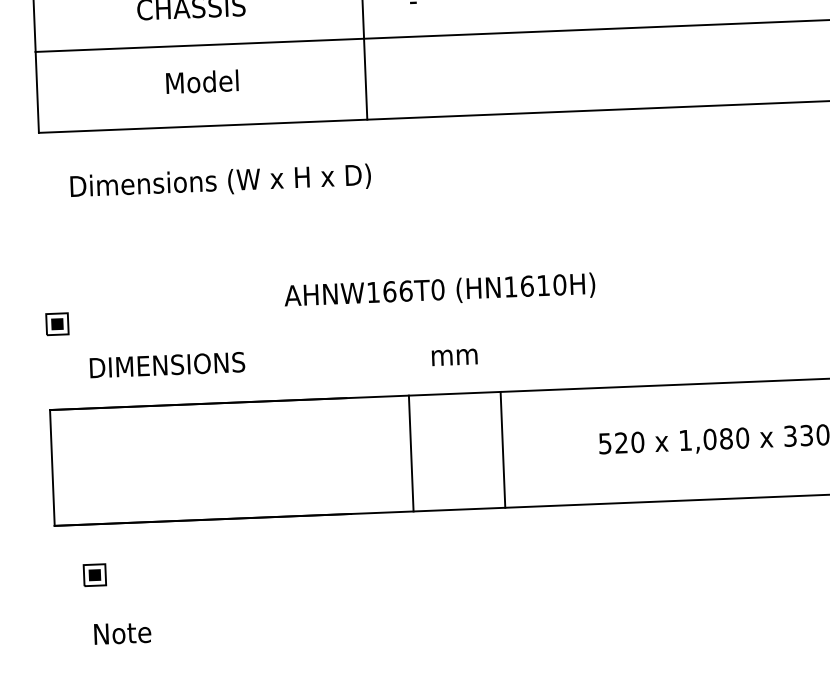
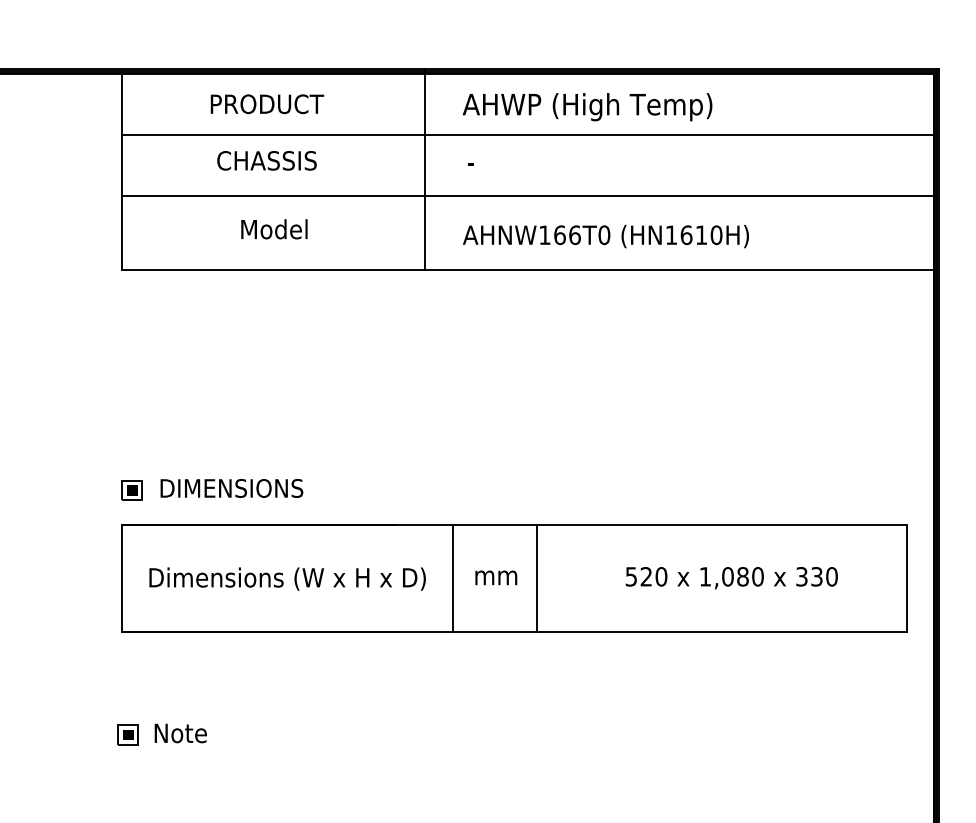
text: (220, 181) -> (287, 578), moved
text: (439, 291) -> (605, 236), moved
part: (56, 323) -> (131, 490), moved
text: (454, 356) -> (496, 577), moved
part: (93, 574) -> (127, 734), moved

